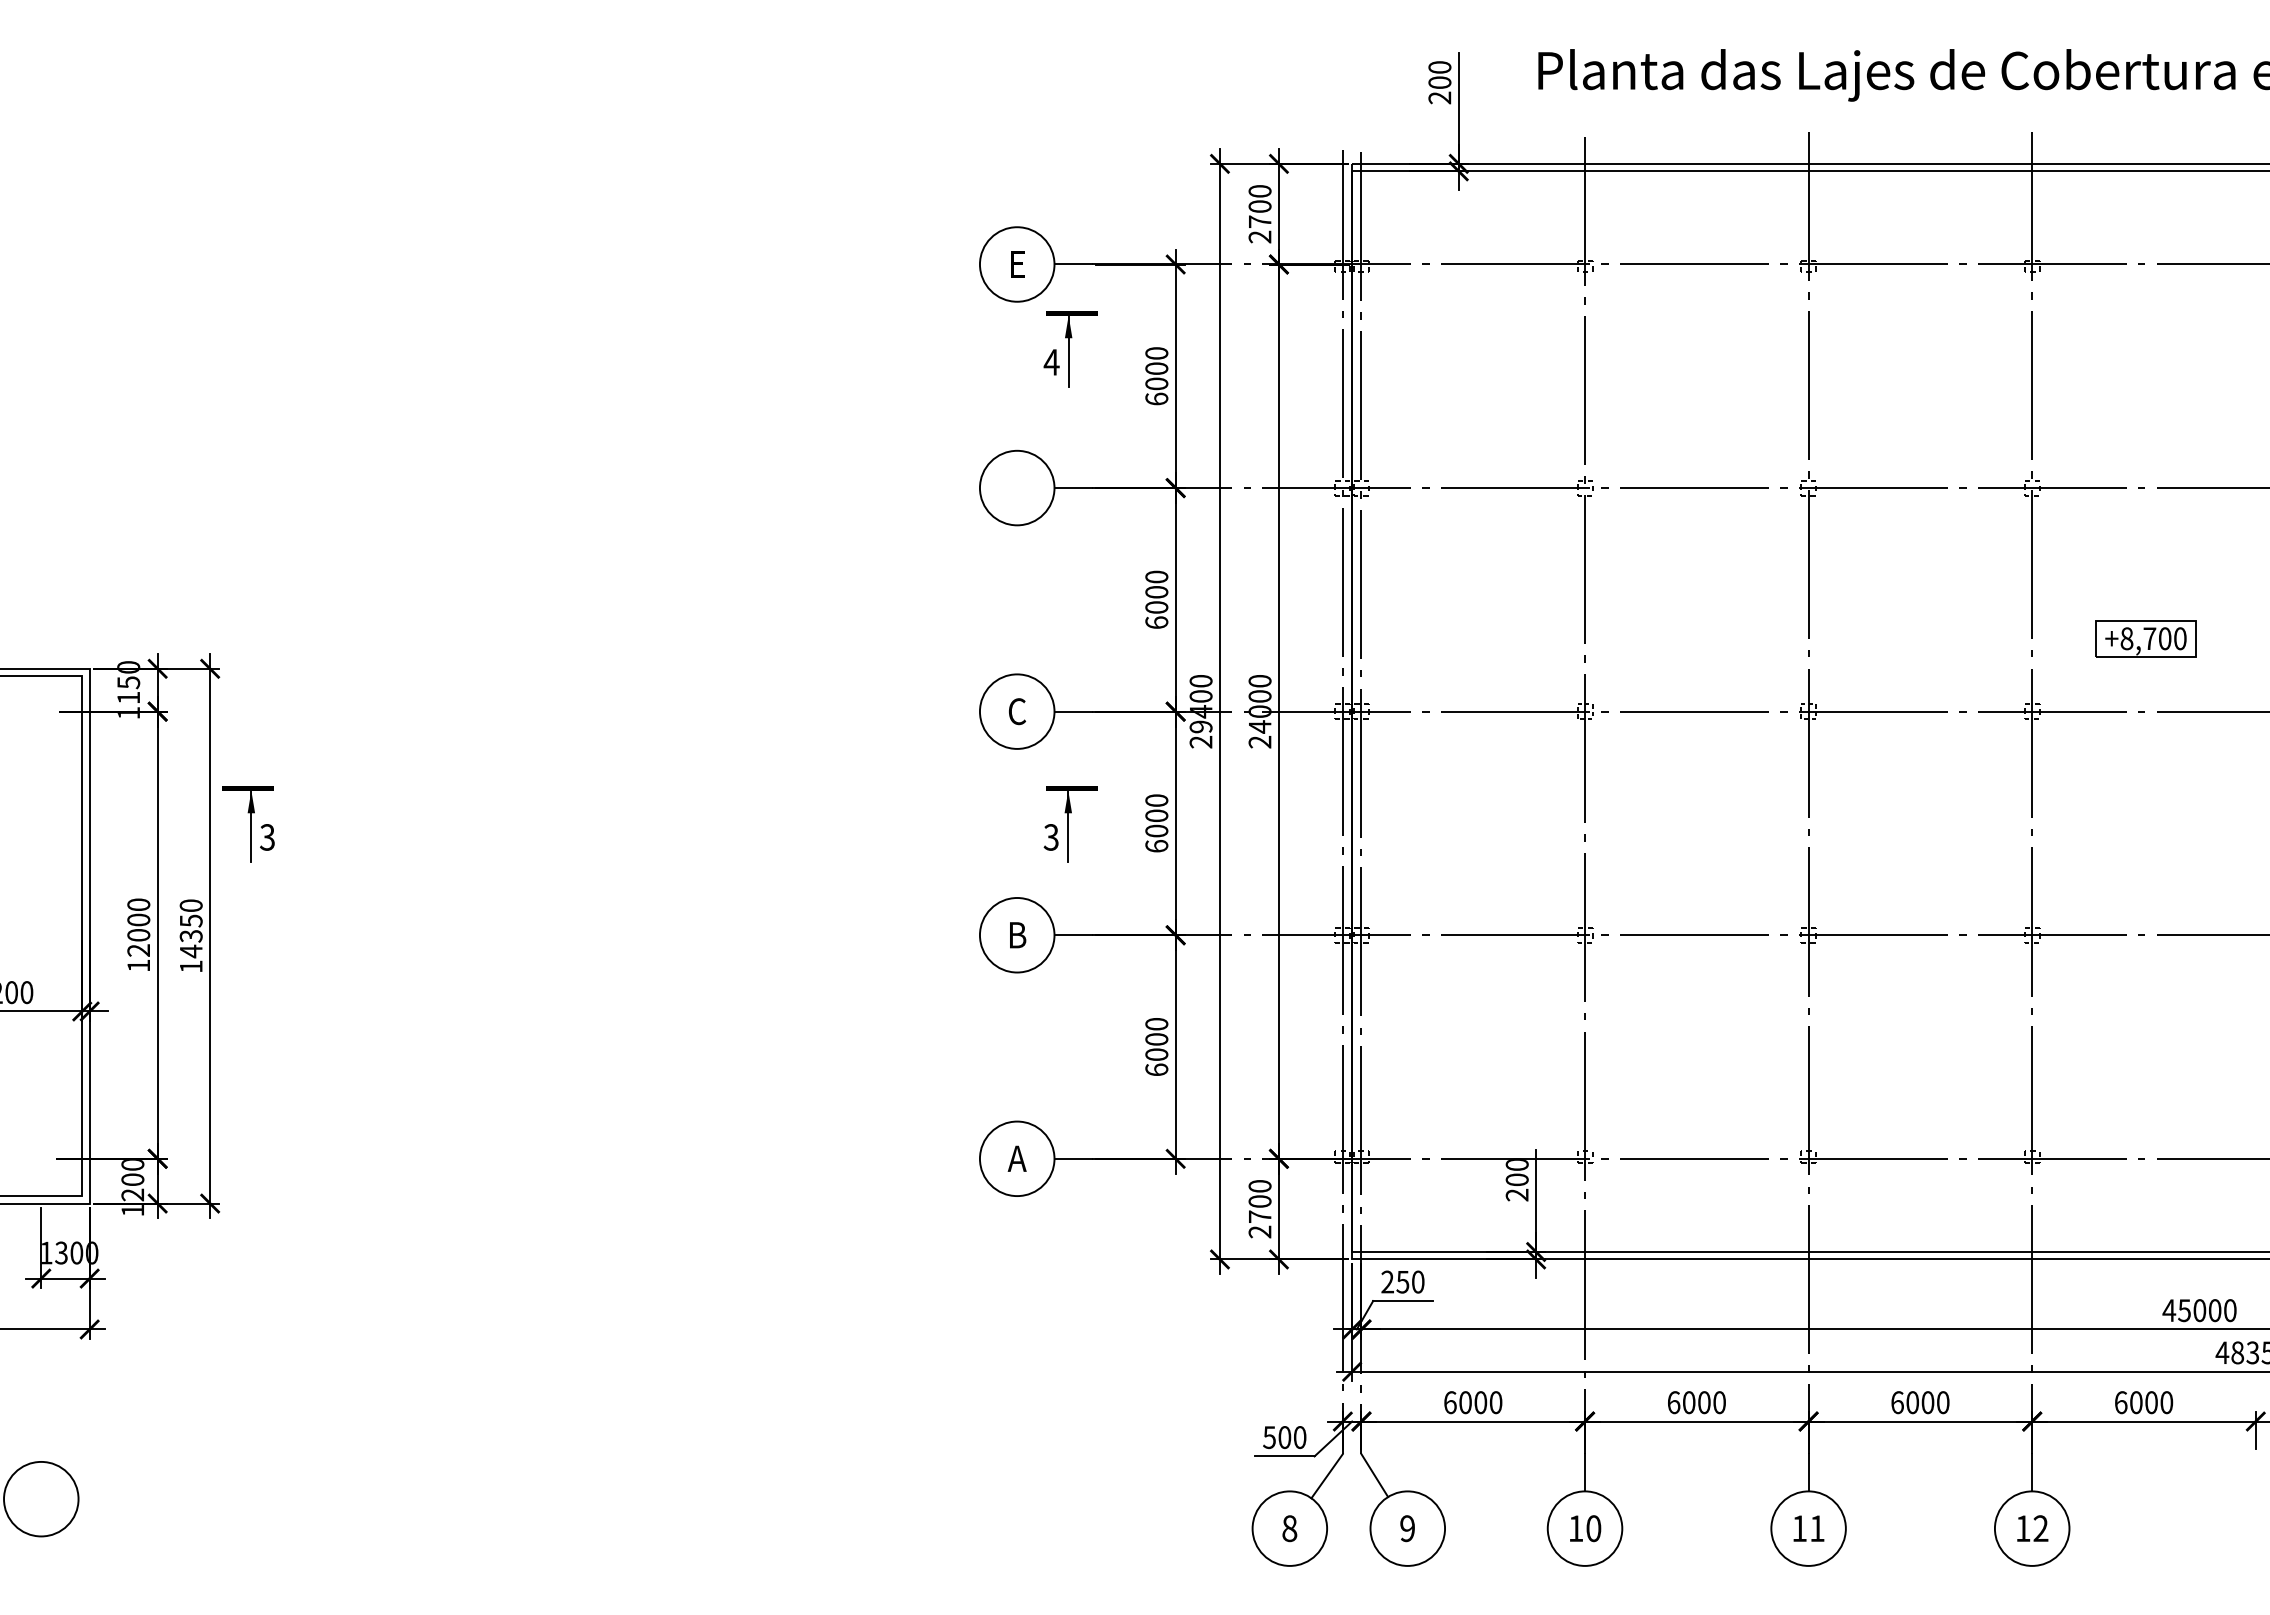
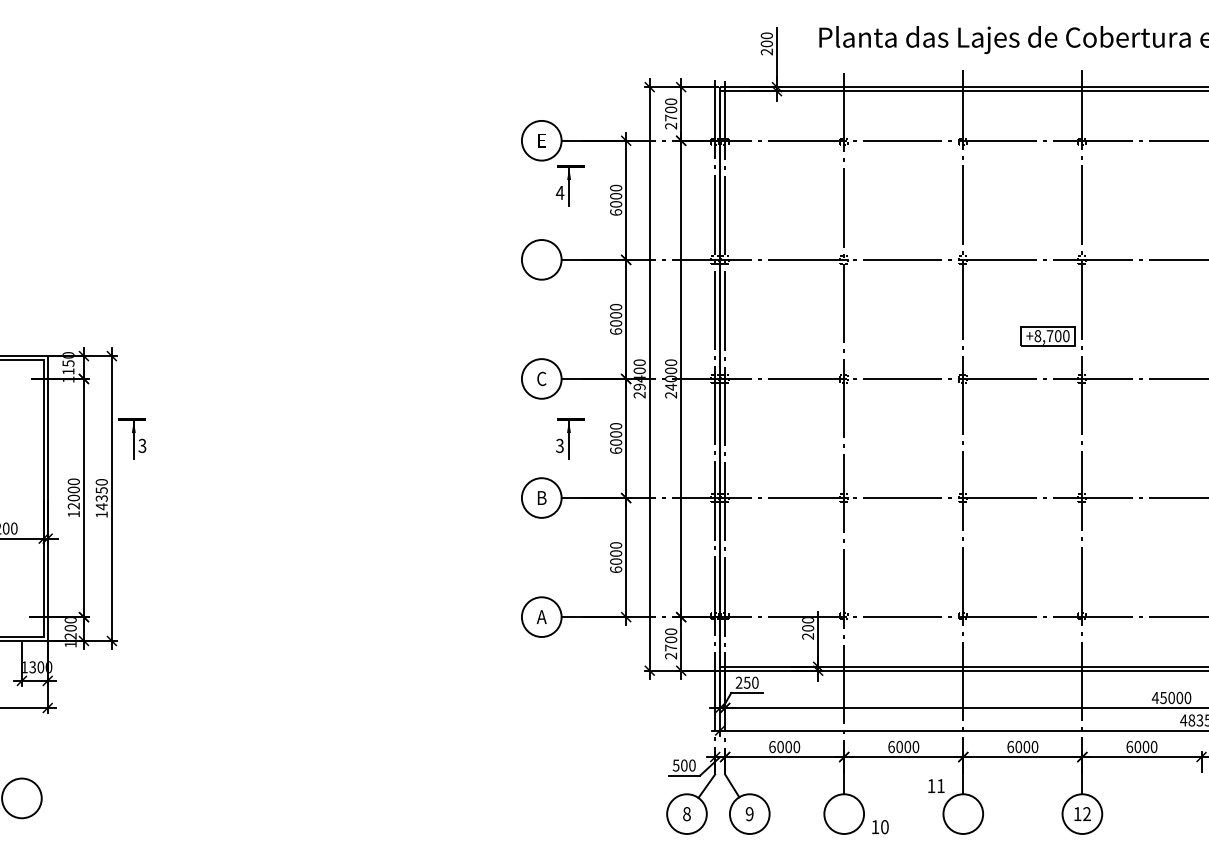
part: (2145, 639) -> (1047, 336), moved
text: (1808, 1527) -> (936, 785), moved
text: (1585, 1529) -> (880, 827), moved

